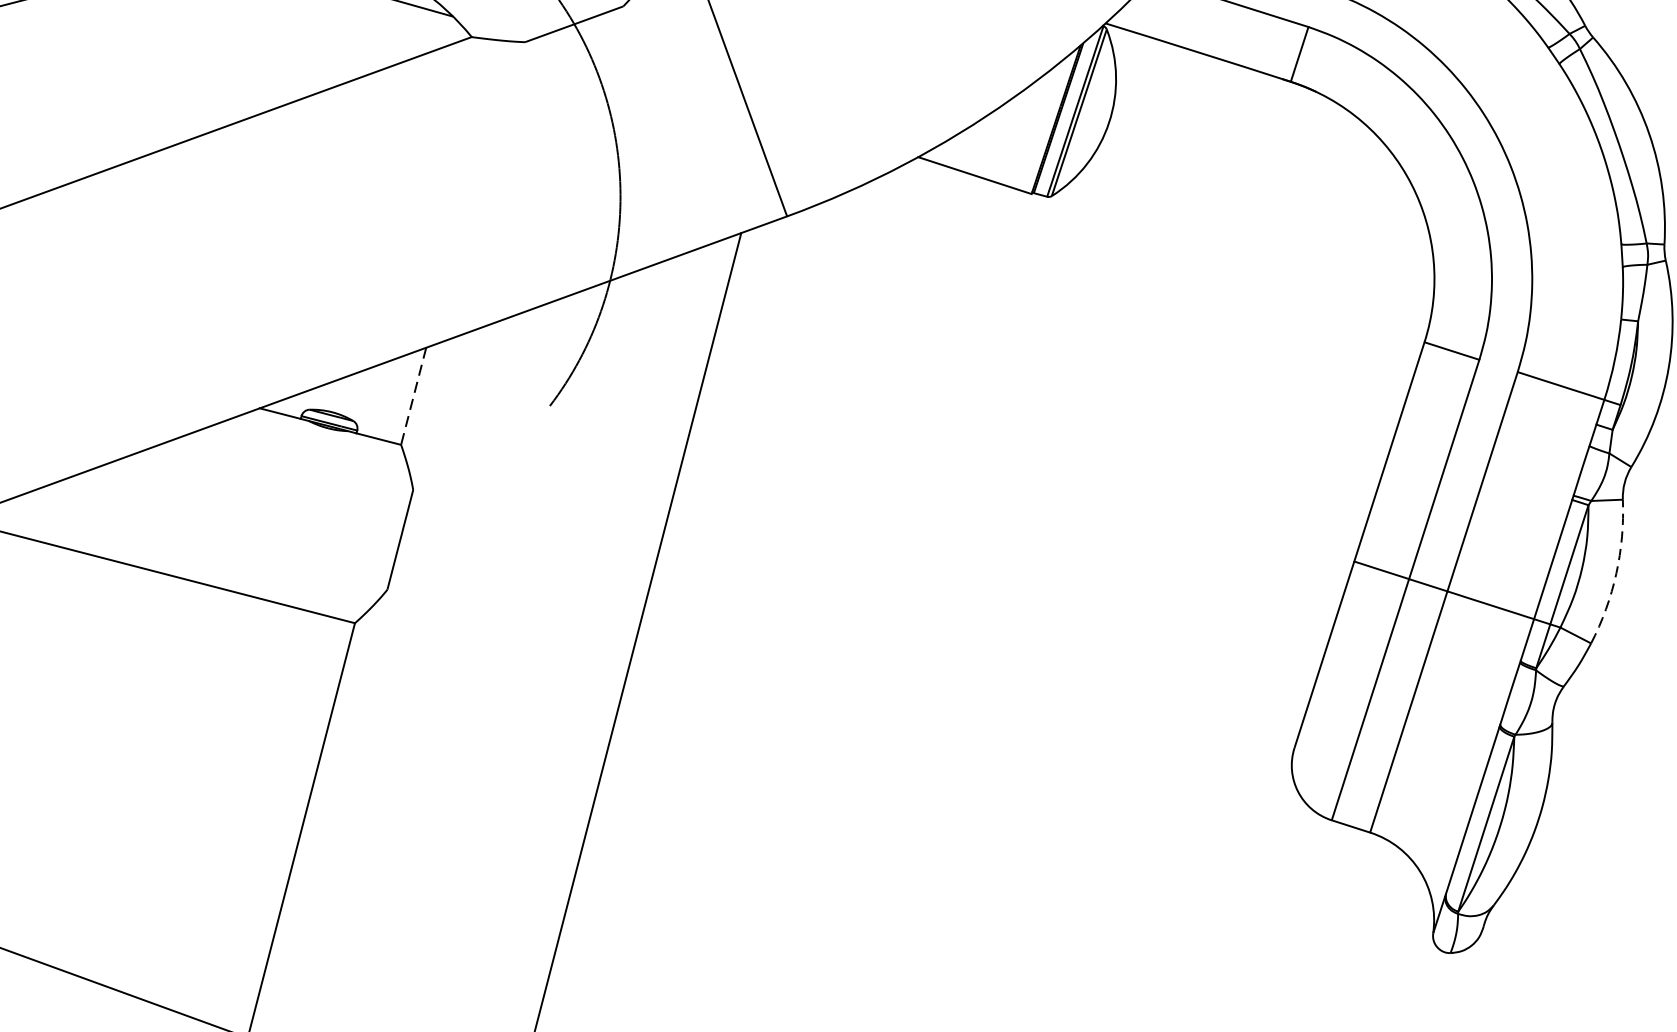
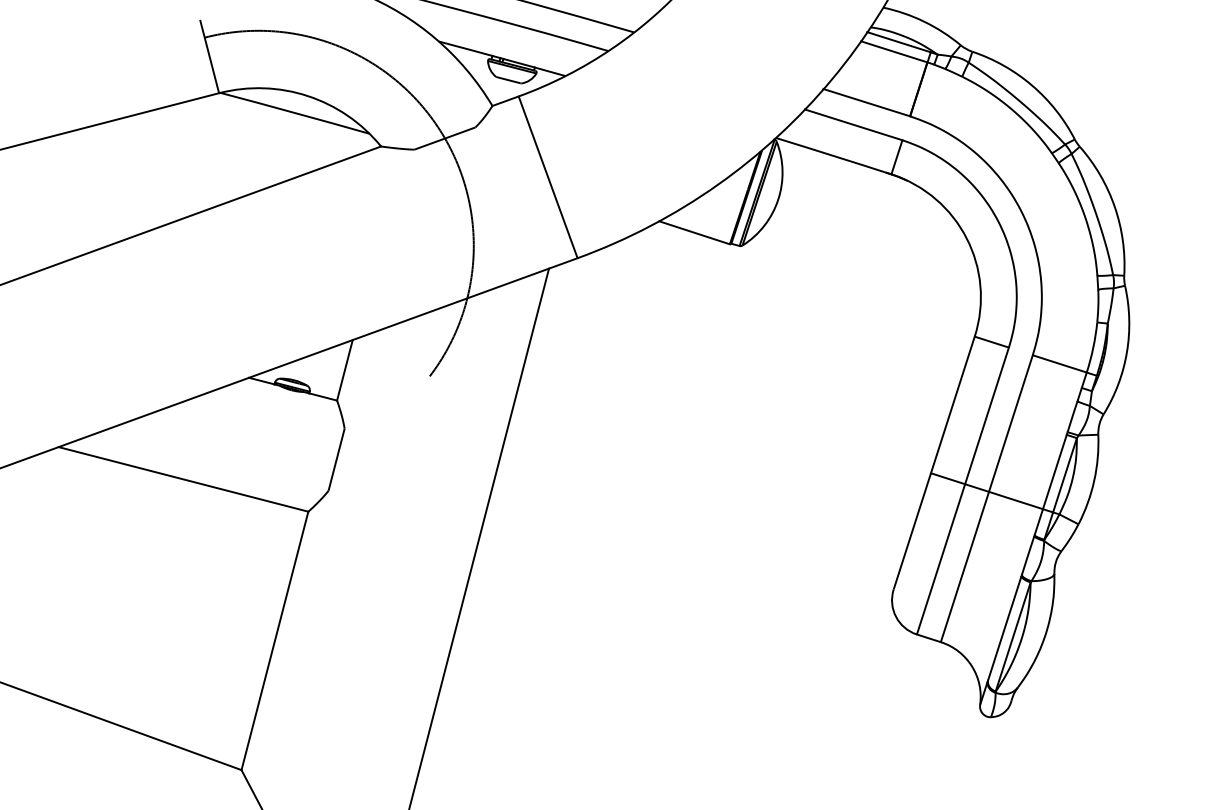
line: (412, 396) -> (344, 370), dashed -> solid
arc: (1616, 573) -> (1094, 480), dashed -> solid

